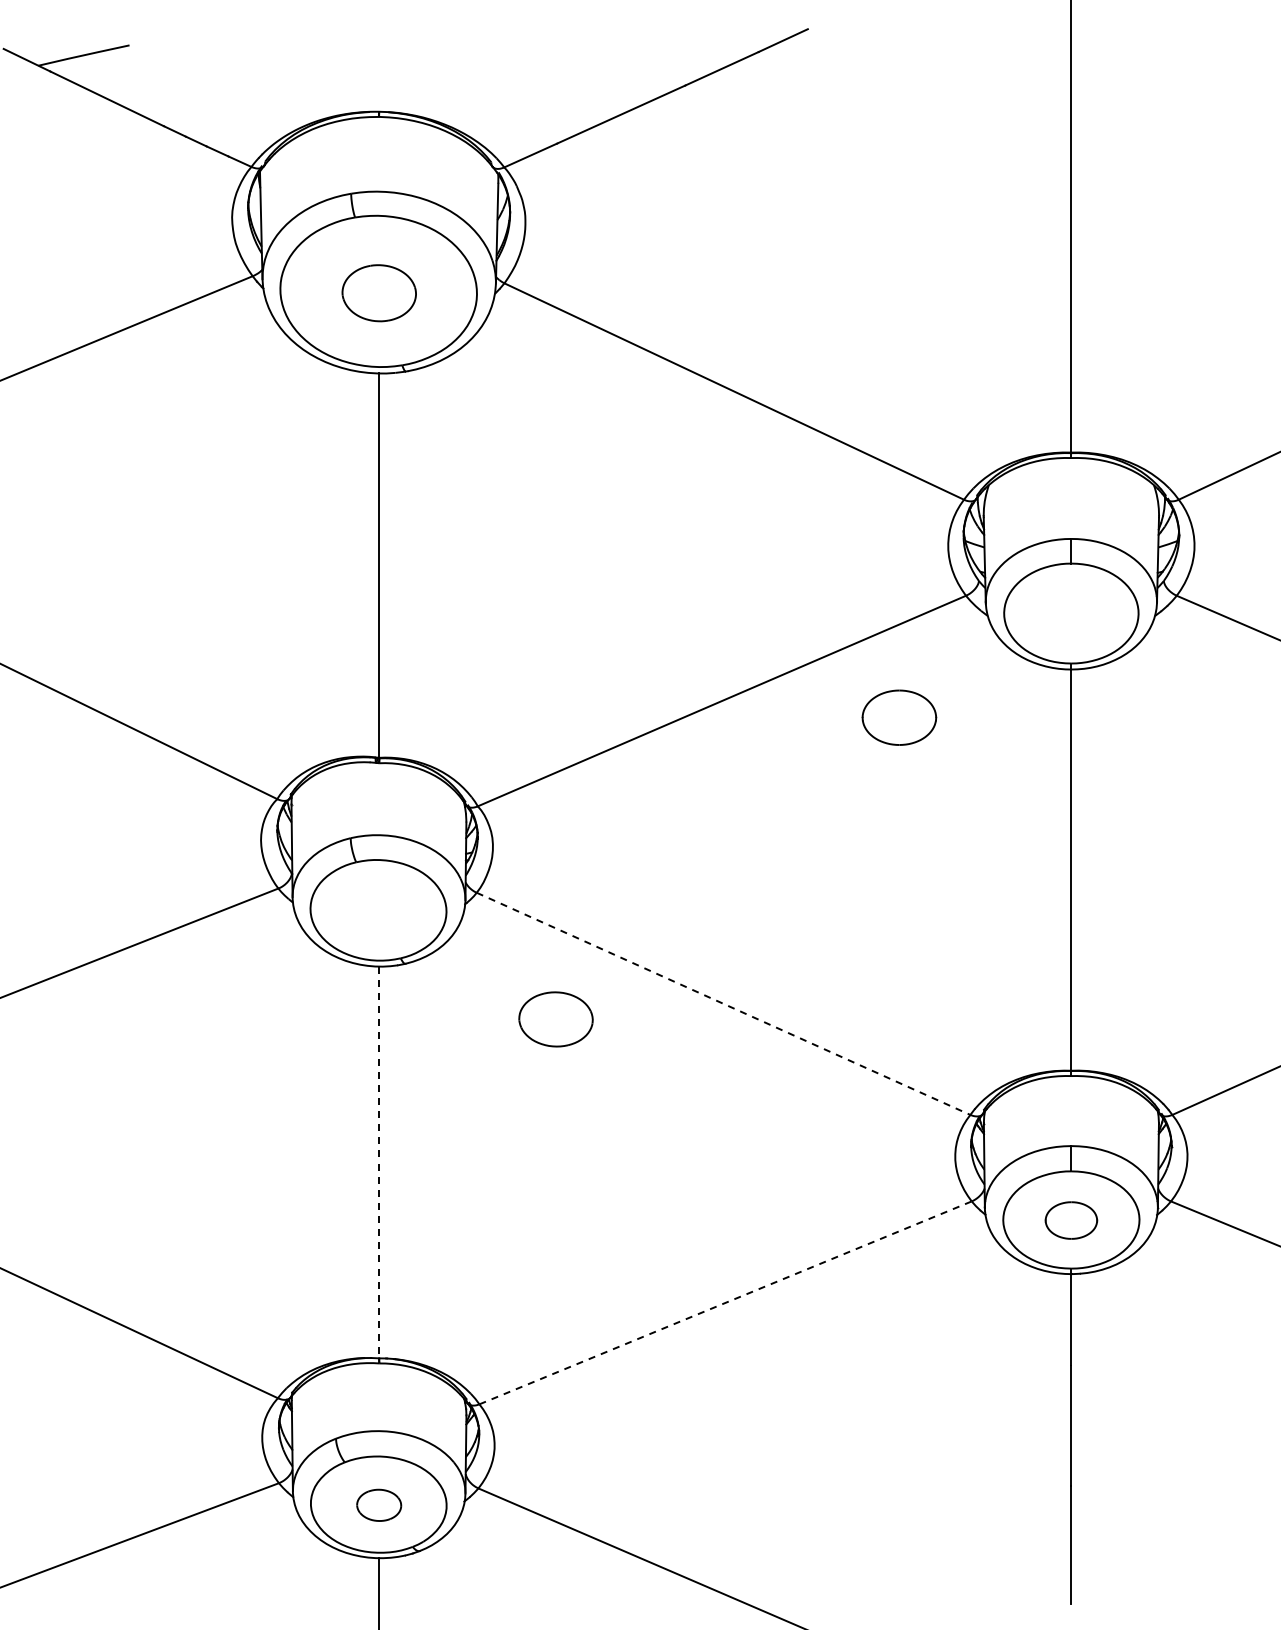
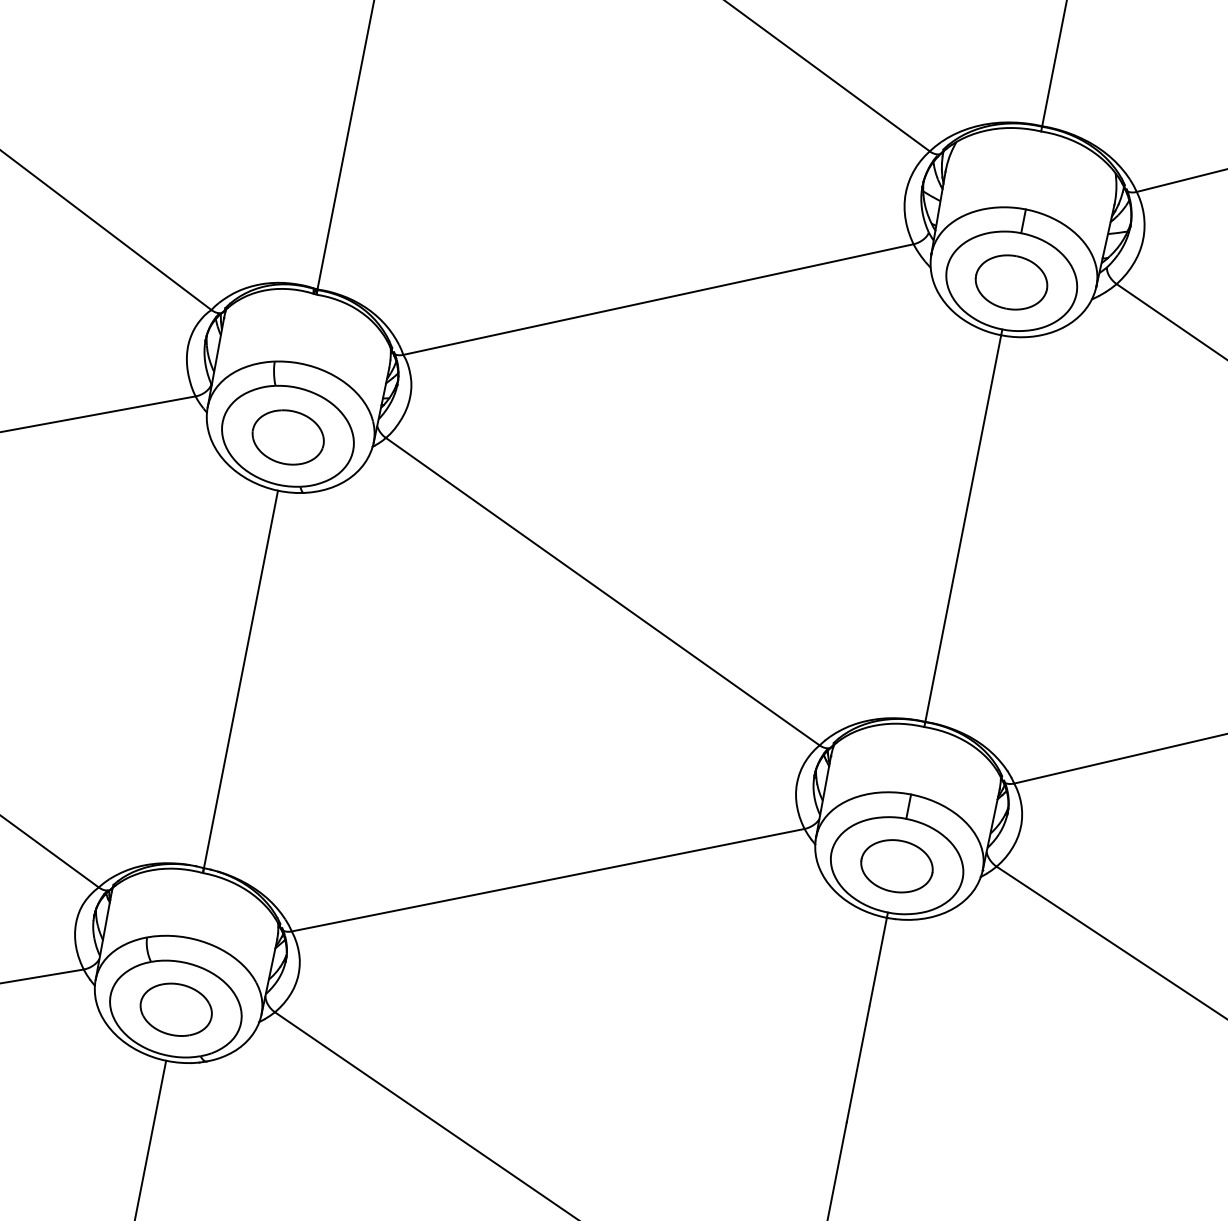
part: (899, 717) -> (1011, 282), moved
line: (723, 1003) -> (602, 591), dashed -> solid
part: (555, 1019) -> (287, 437), moved
line: (379, 1162) -> (241, 679), dashed -> solid
part: (1071, 1220) -> (897, 866), size x1.43
line: (726, 1302) -> (549, 880), dashed -> solid
part: (378, 1505) -> (175, 1009), size x1.67

